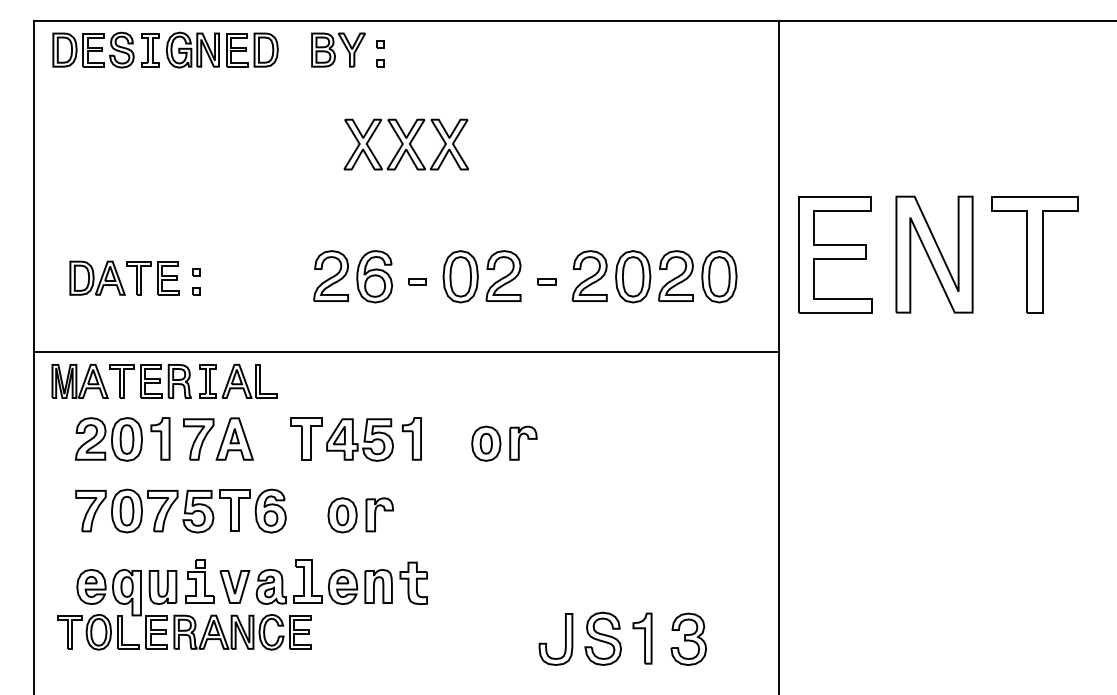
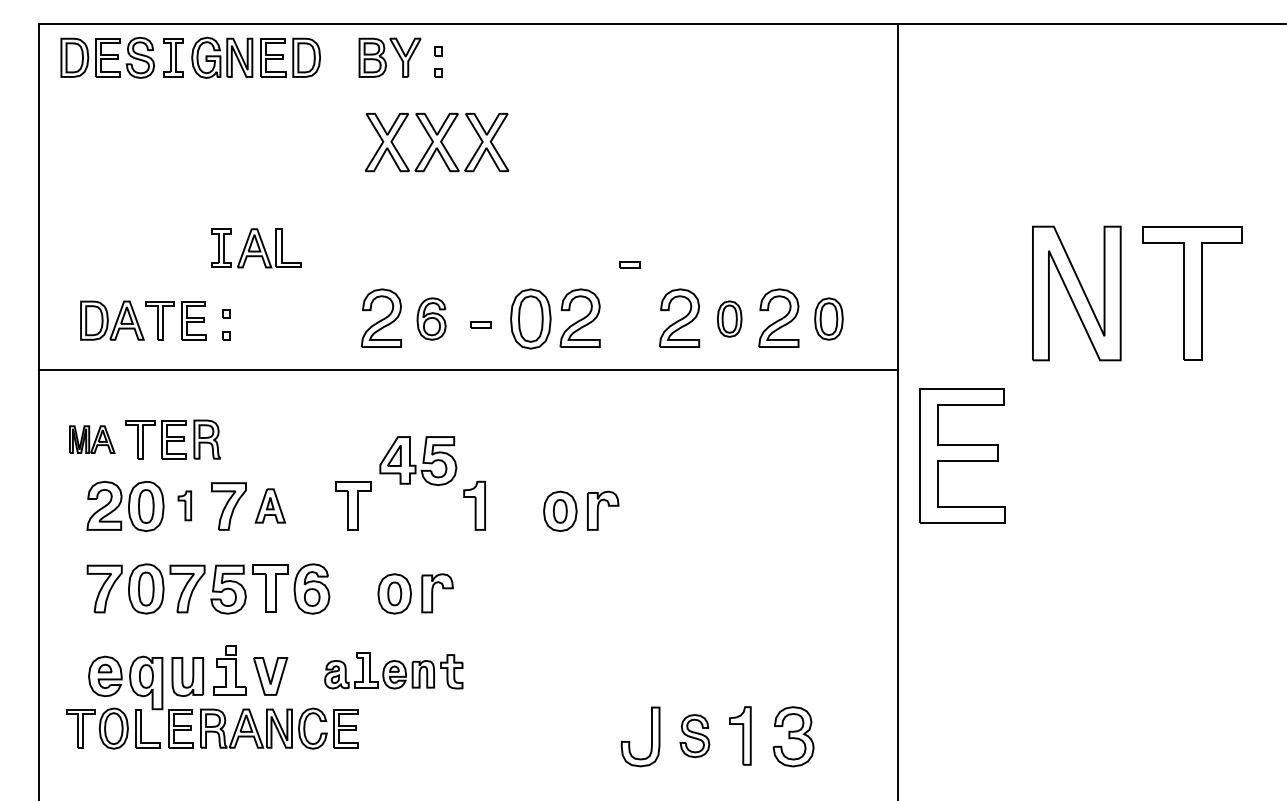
part: (405, 144) -> (436, 142), moved
part: (835, 254) -> (962, 455), moved
part: (374, 276) -> (431, 318), size x0.7
part: (633, 276) -> (729, 318), size x0.6
part: (719, 276) -> (829, 318), size x0.7
part: (546, 281) -> (629, 264), moved
line: (406, 352) -> (468, 370), moved
part: (79, 381) -> (91, 439), size x0.7
part: (238, 381) -> (256, 248), moved
part: (160, 438) -> (184, 505), size x0.6
part: (234, 438) -> (270, 505), size x0.7
part: (359, 439) -> (417, 460), moved
part: (341, 581) -> (393, 670), size x0.7
part: (602, 638) -> (694, 735), size x0.7

